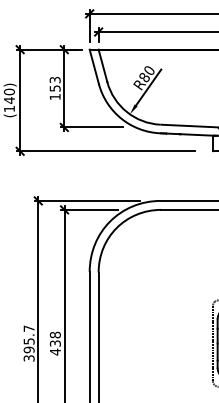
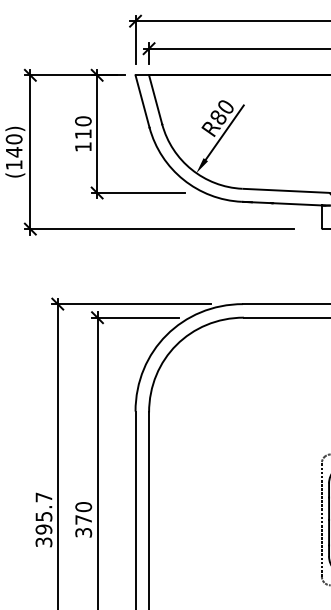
text: (54, 83) -> (82, 126), 153 -> 110
text: (54, 343) -> (82, 519), 438 -> 370

